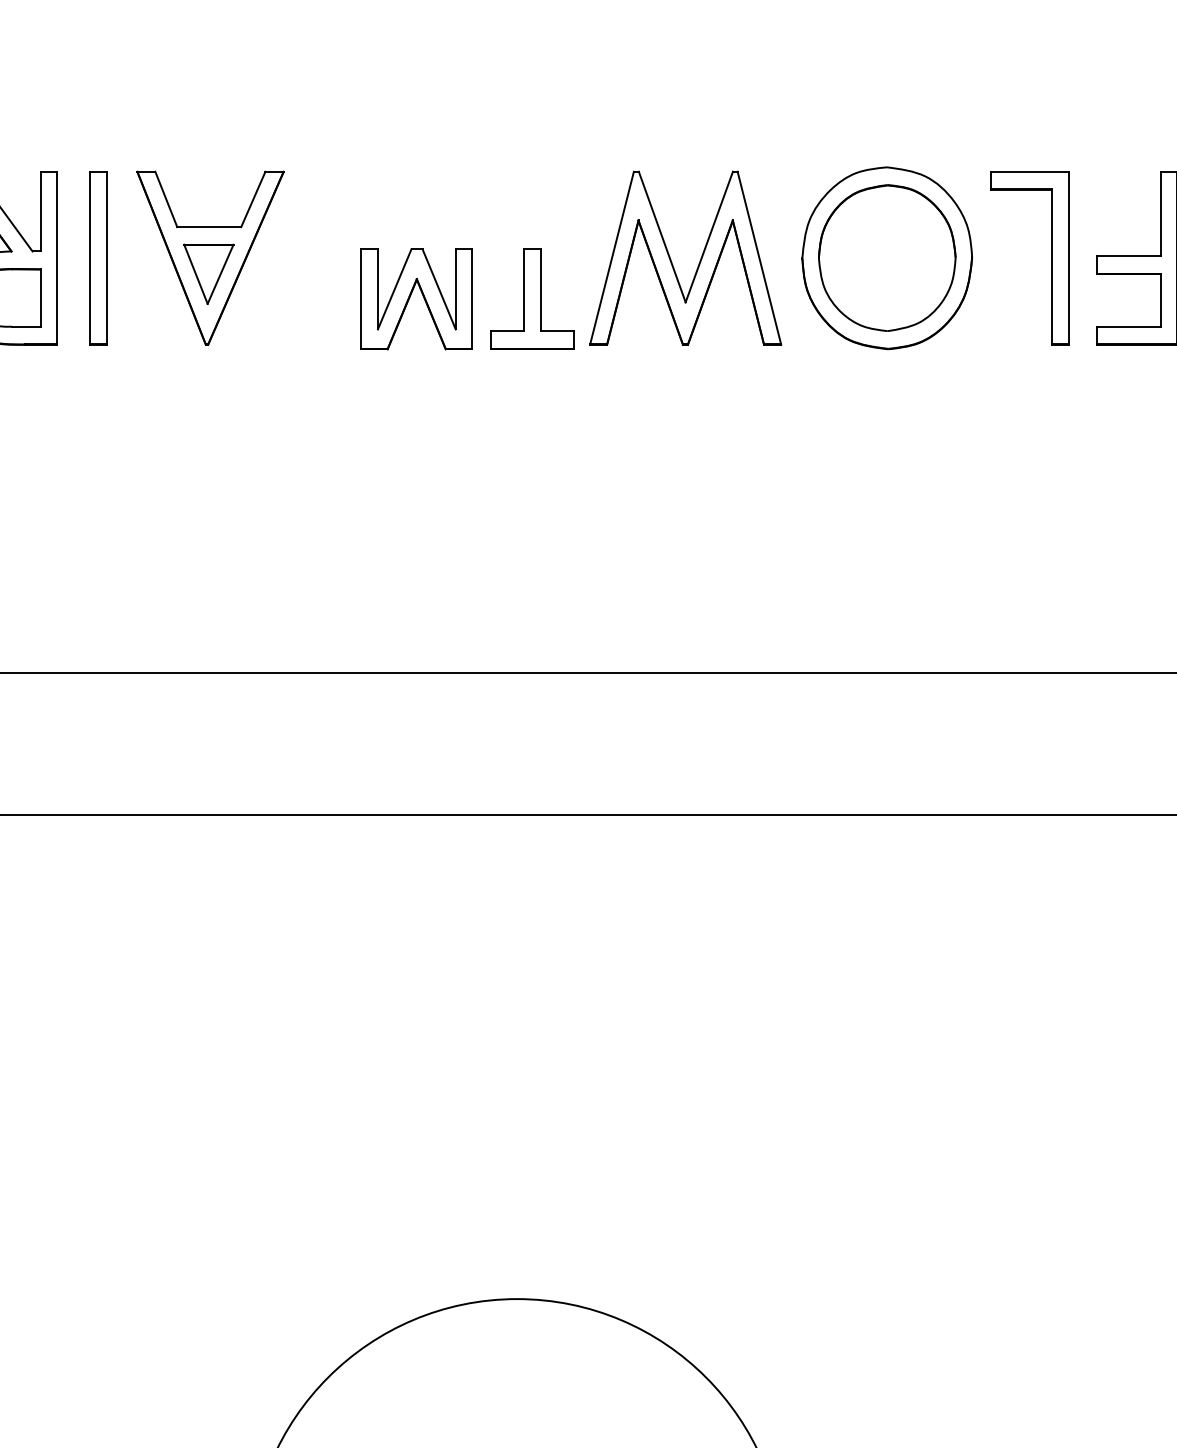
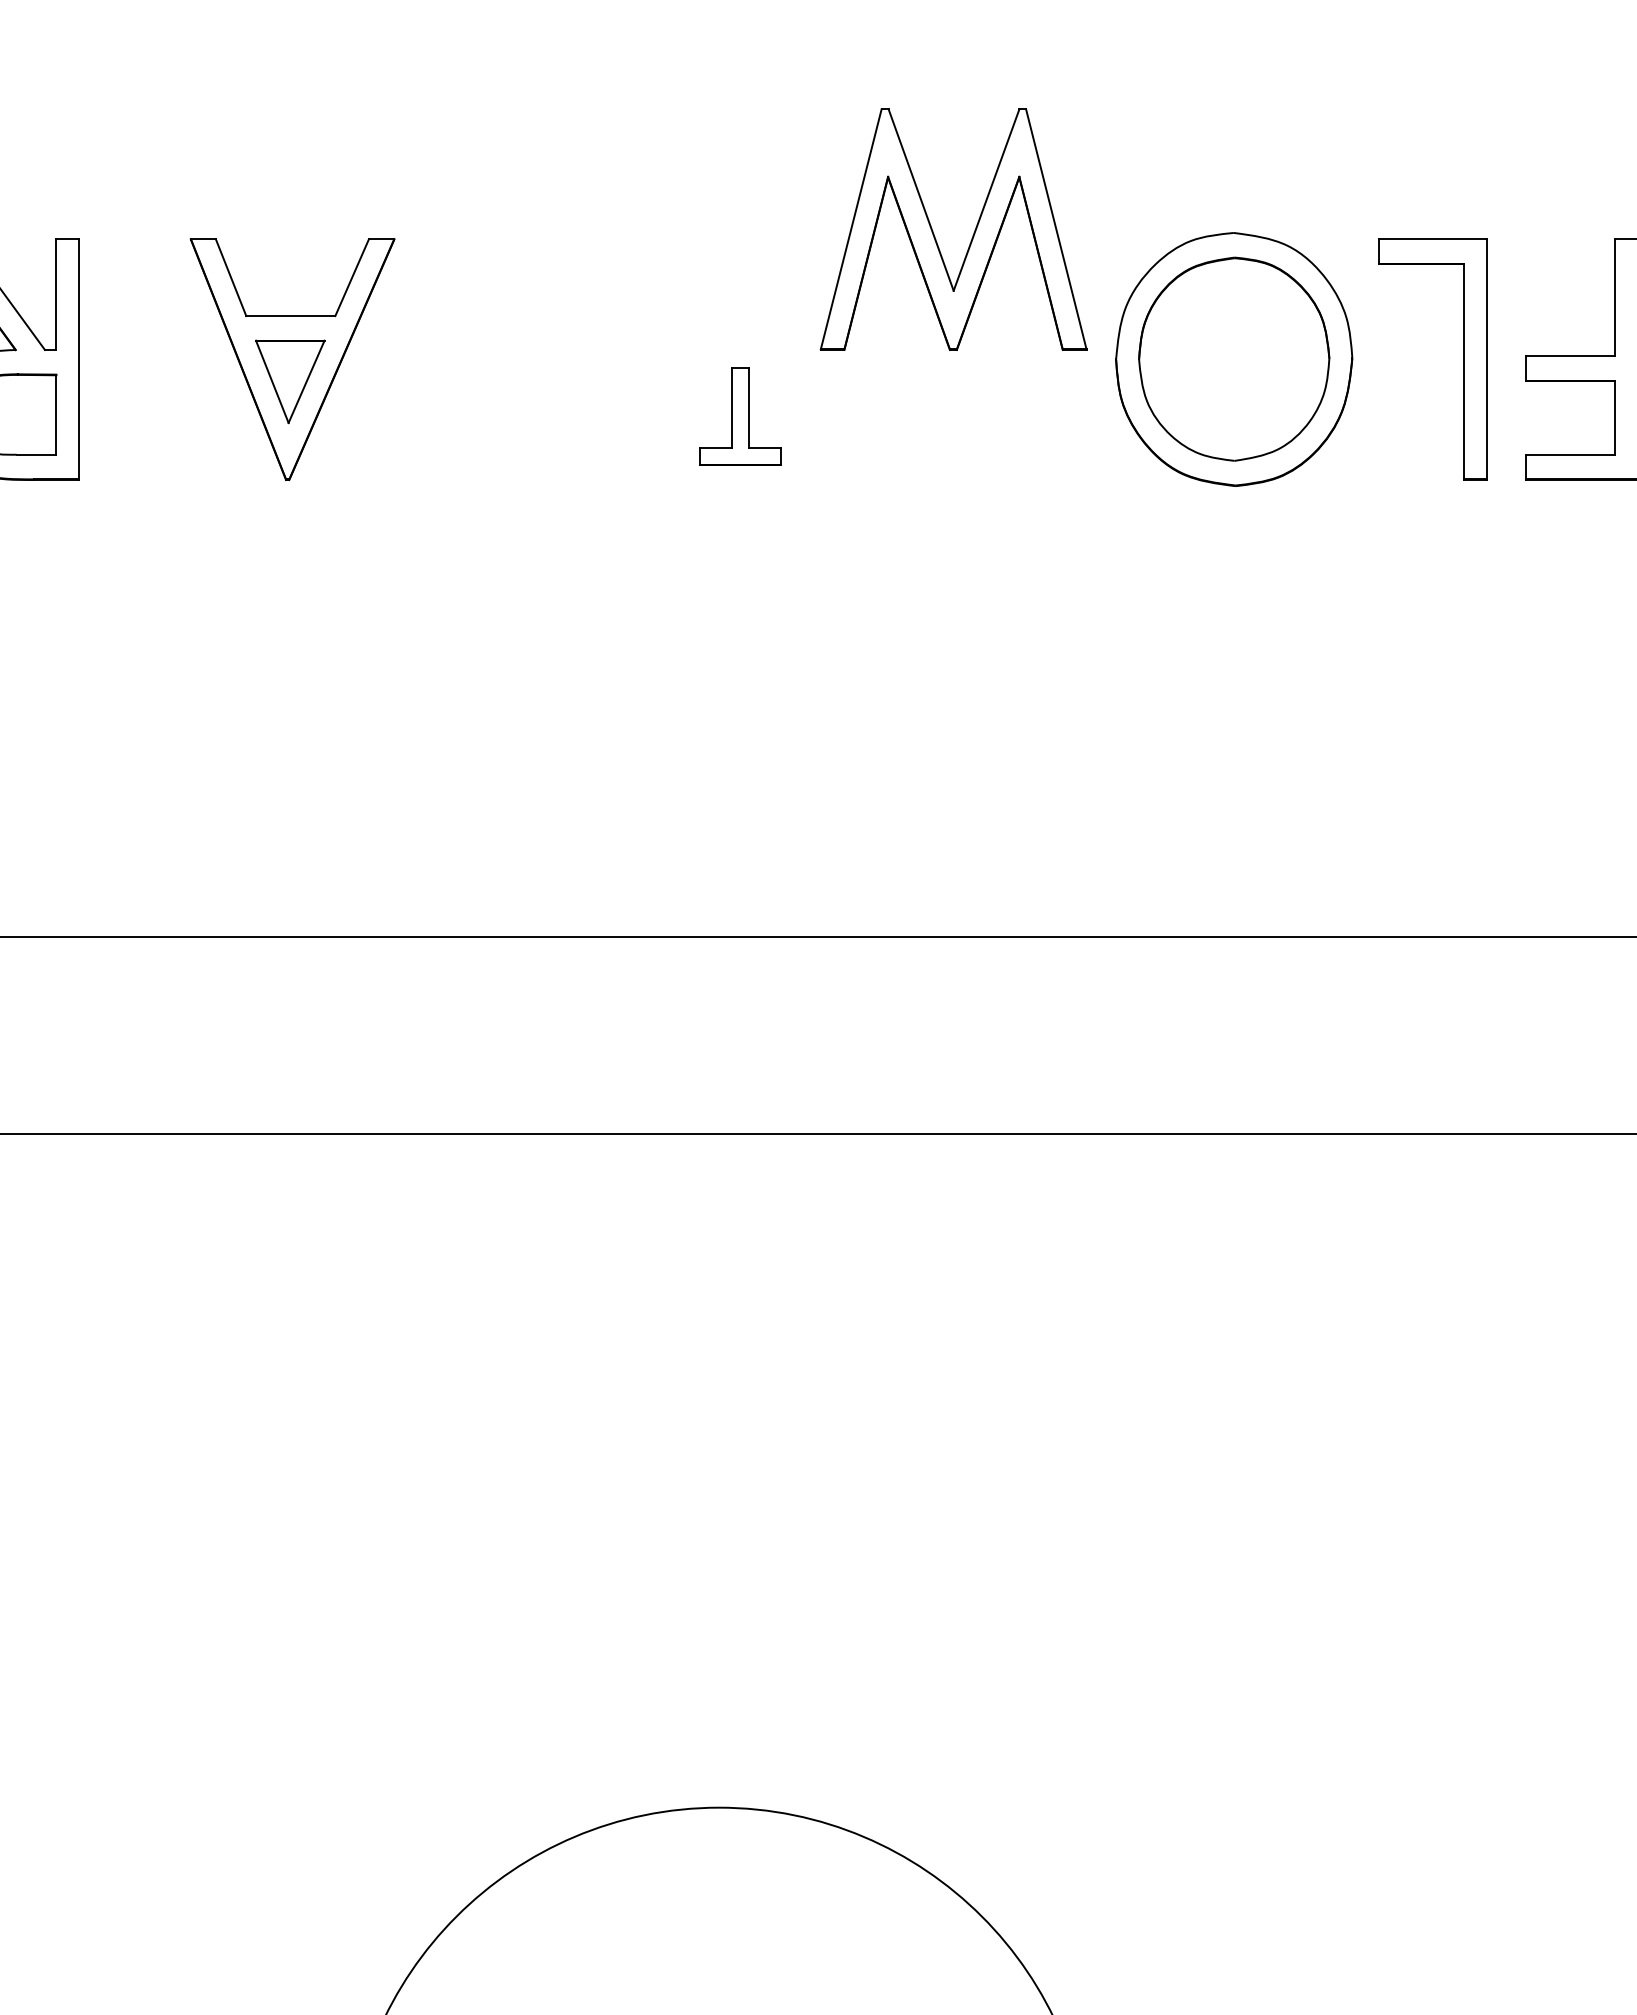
part: (98, 258) -> (136, 359), removed
part: (672, 263) -> (935, 236), moved
part: (410, 297) -> (570, 414), removed
part: (532, 299) -> (740, 416), size x0.7

